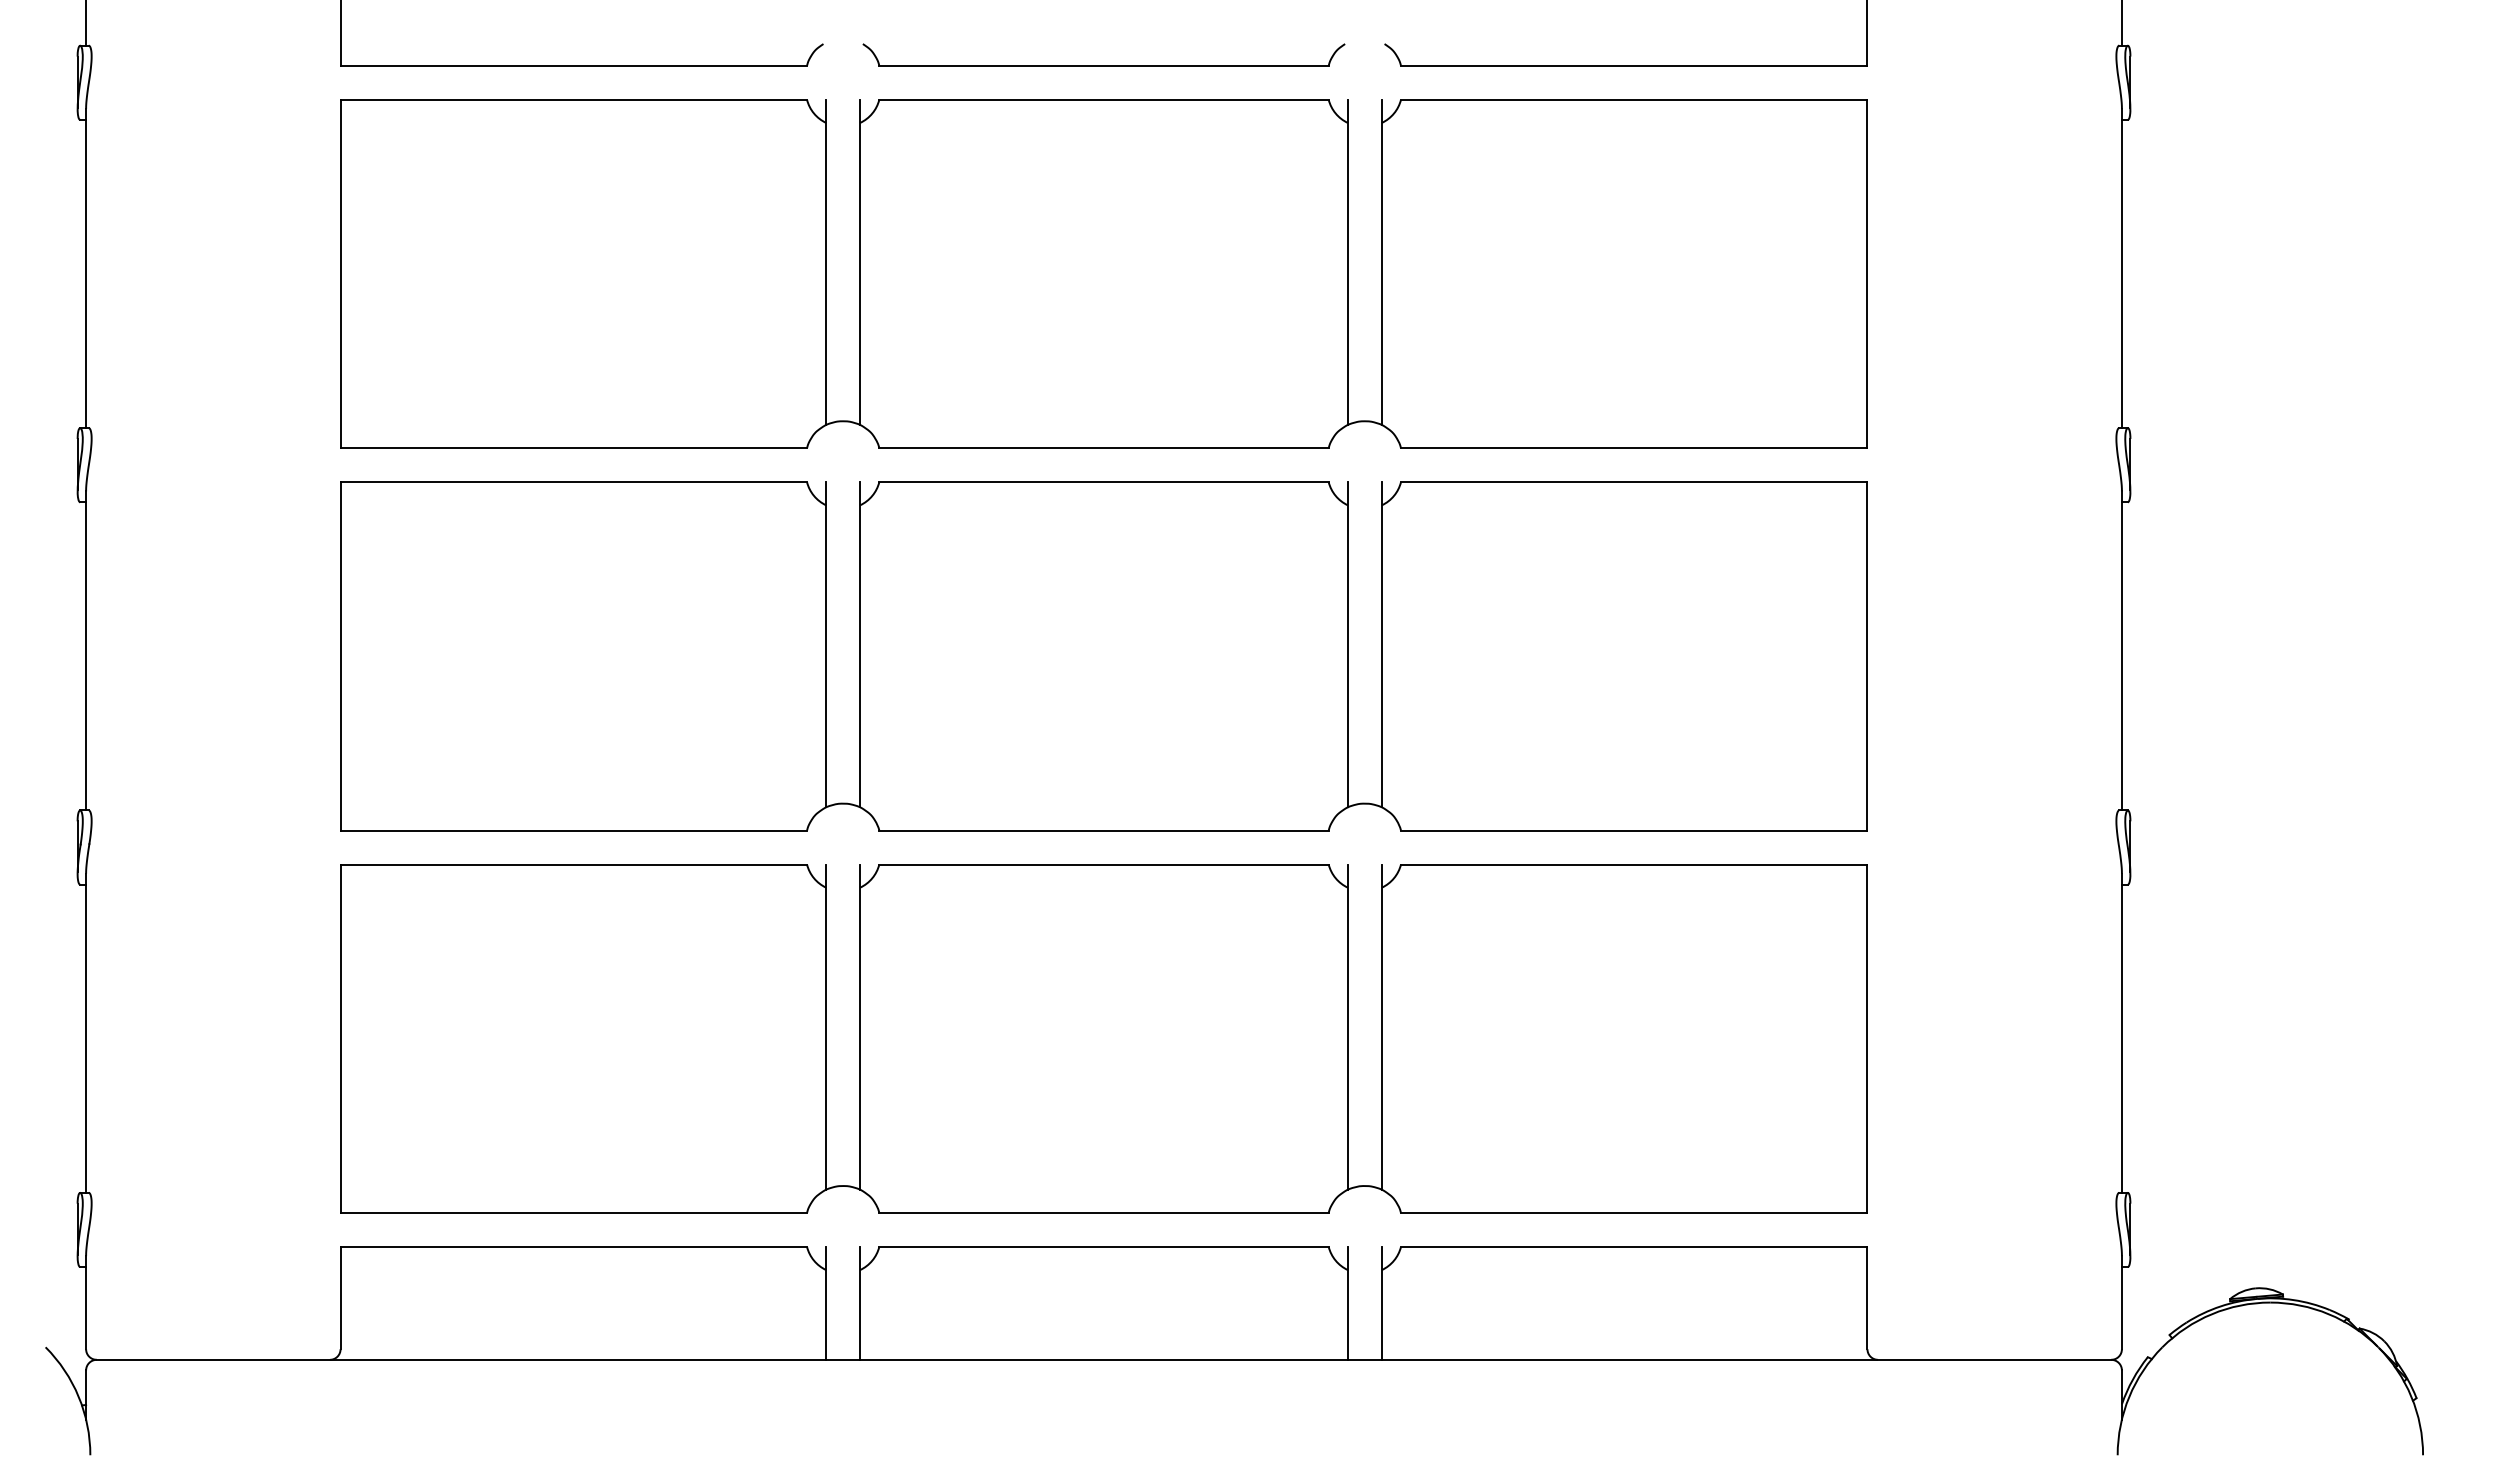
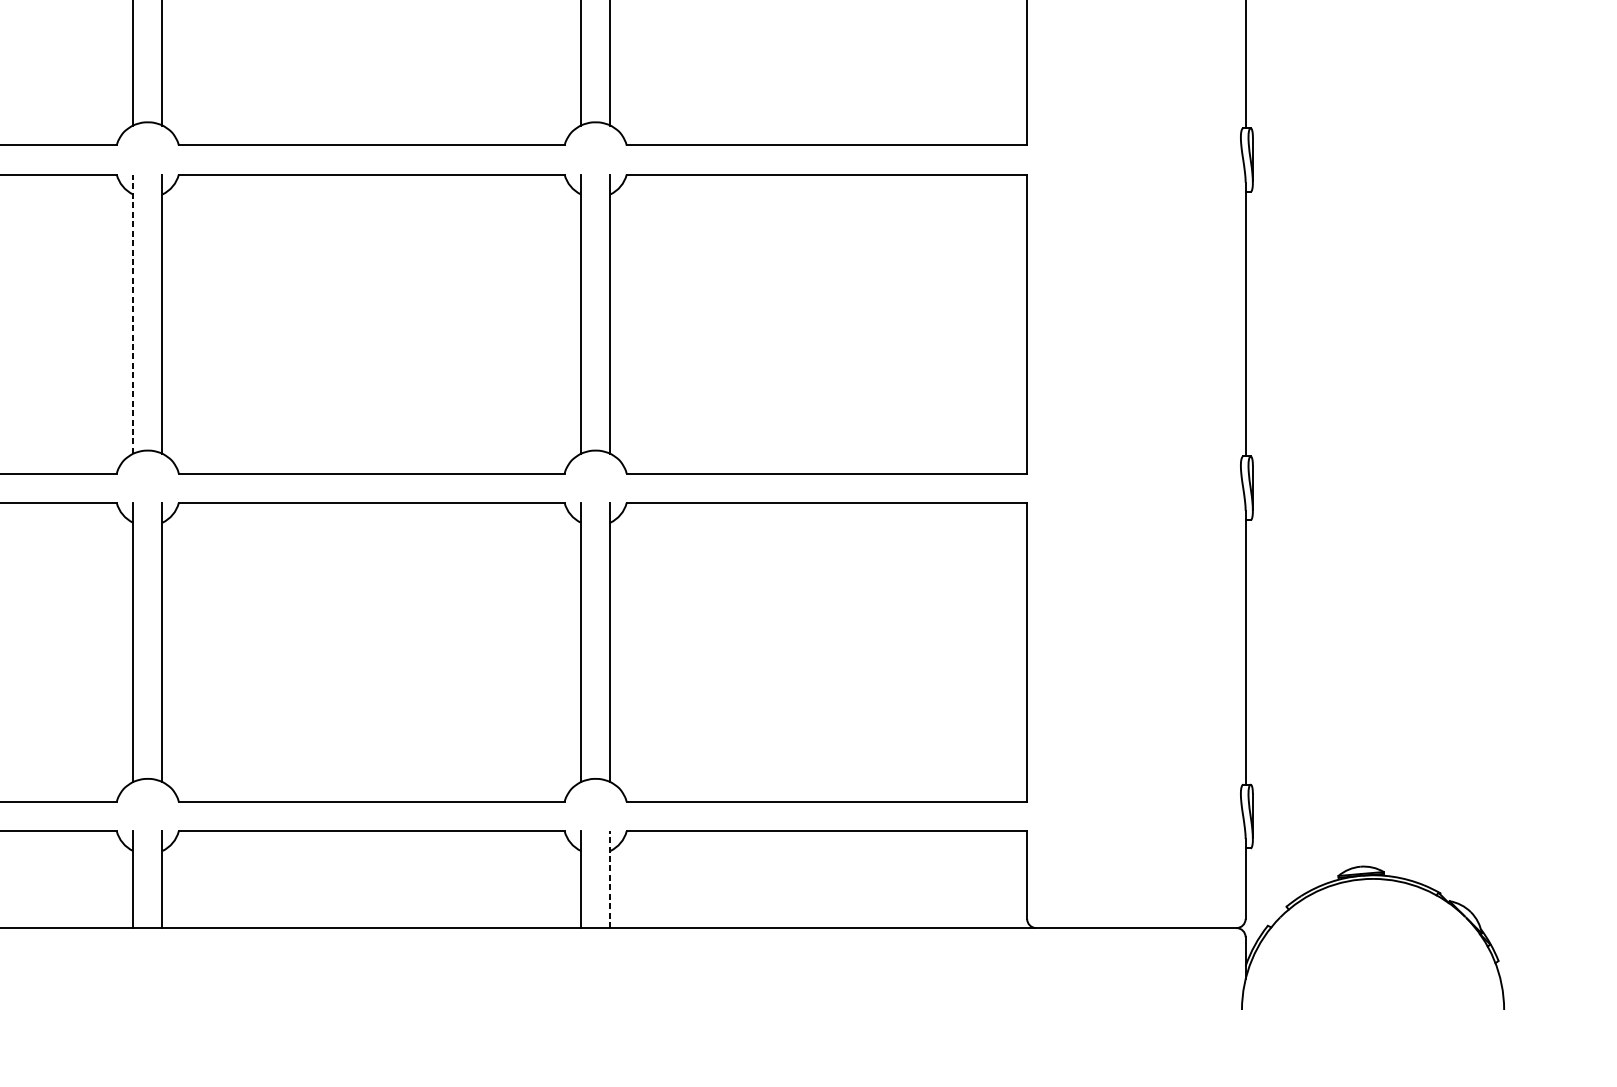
line: (826, 644) -> (133, 313), solid -> dashed
line: (1381, 1302) -> (609, 878), solid -> dashed

